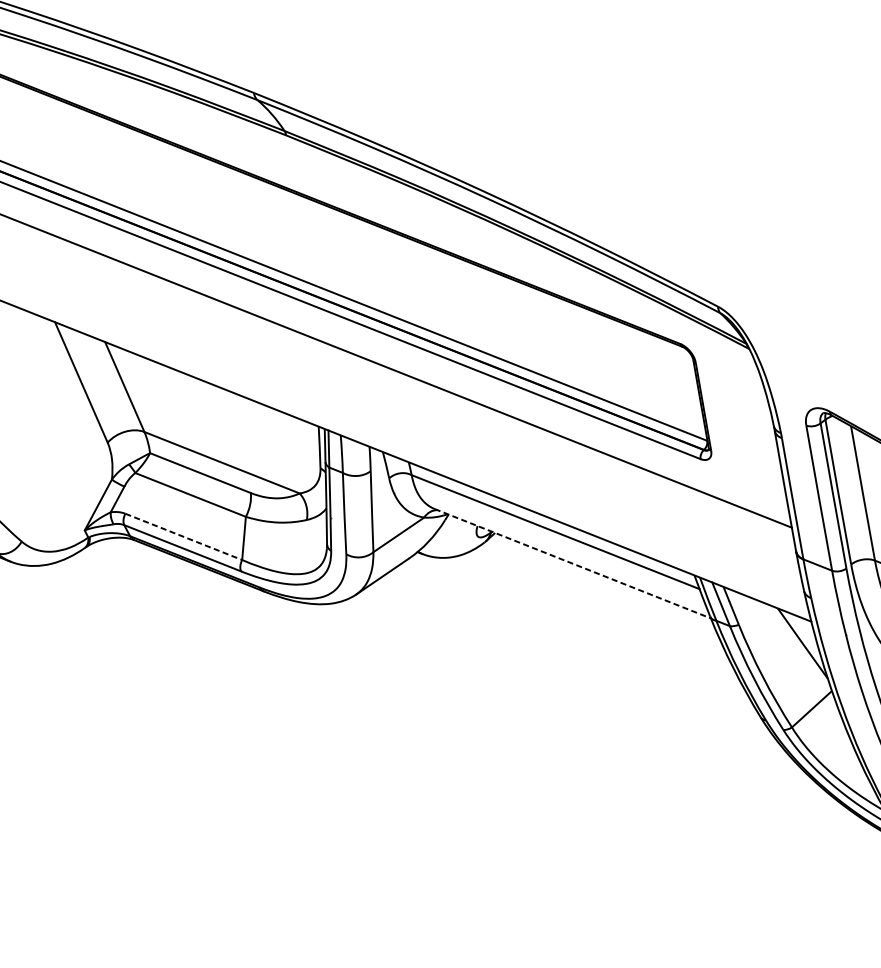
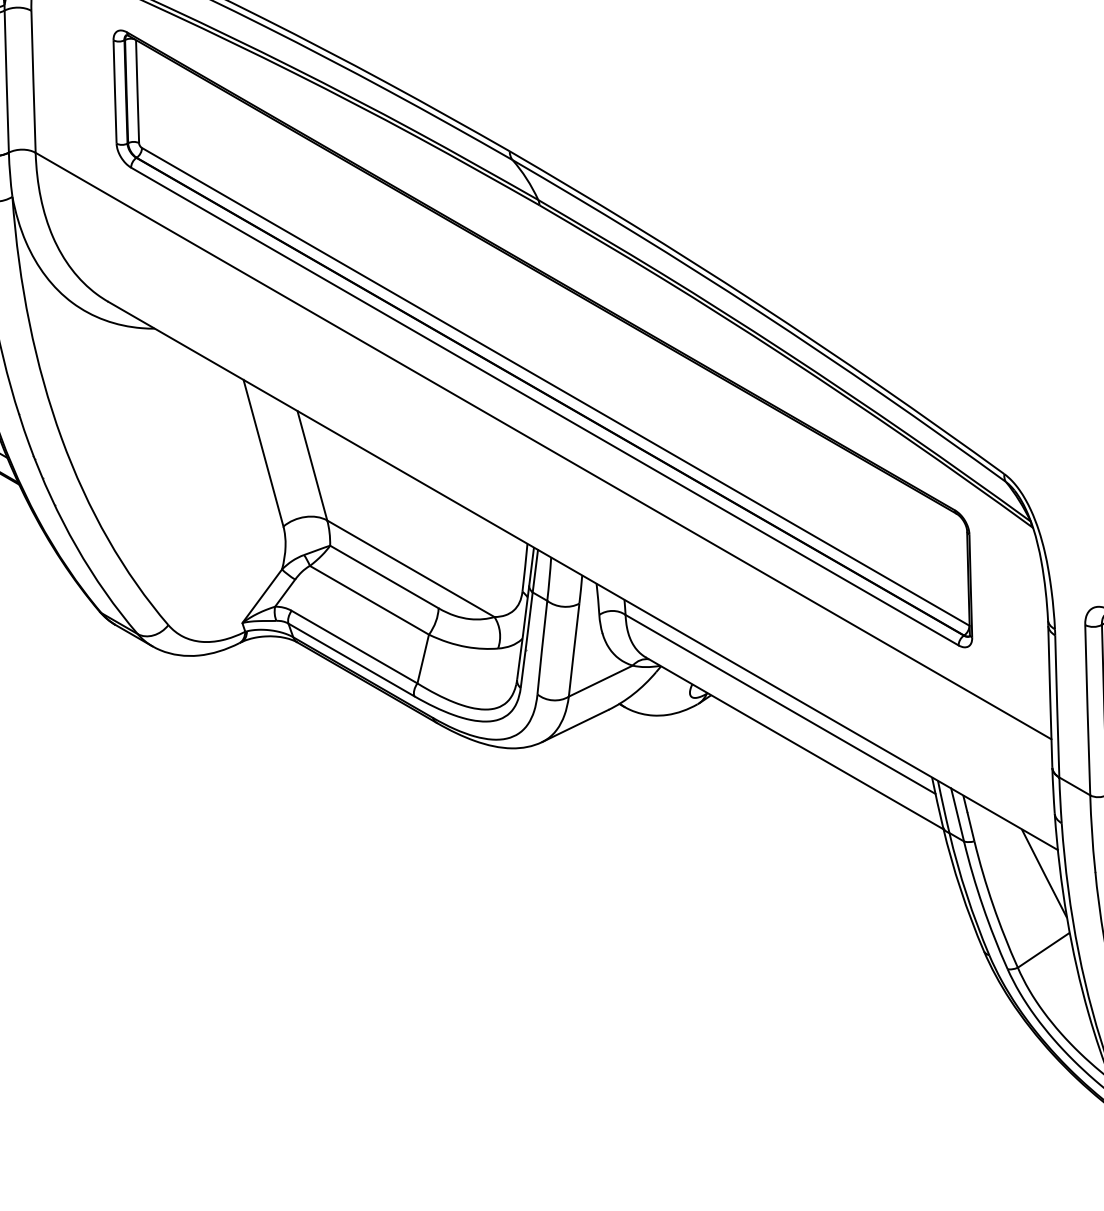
line: (183, 537) -> (354, 647), dashed -> solid
line: (572, 563) -> (794, 743), dashed -> solid

